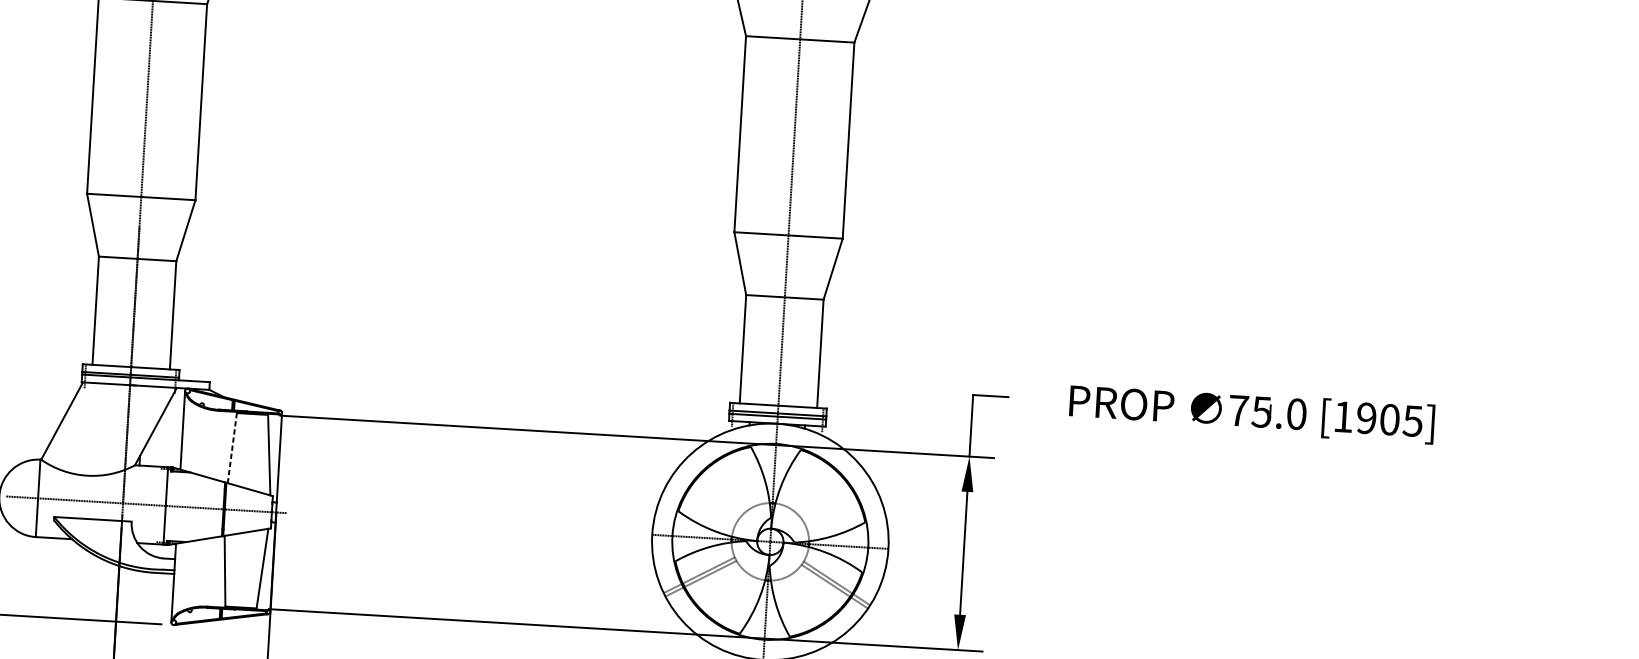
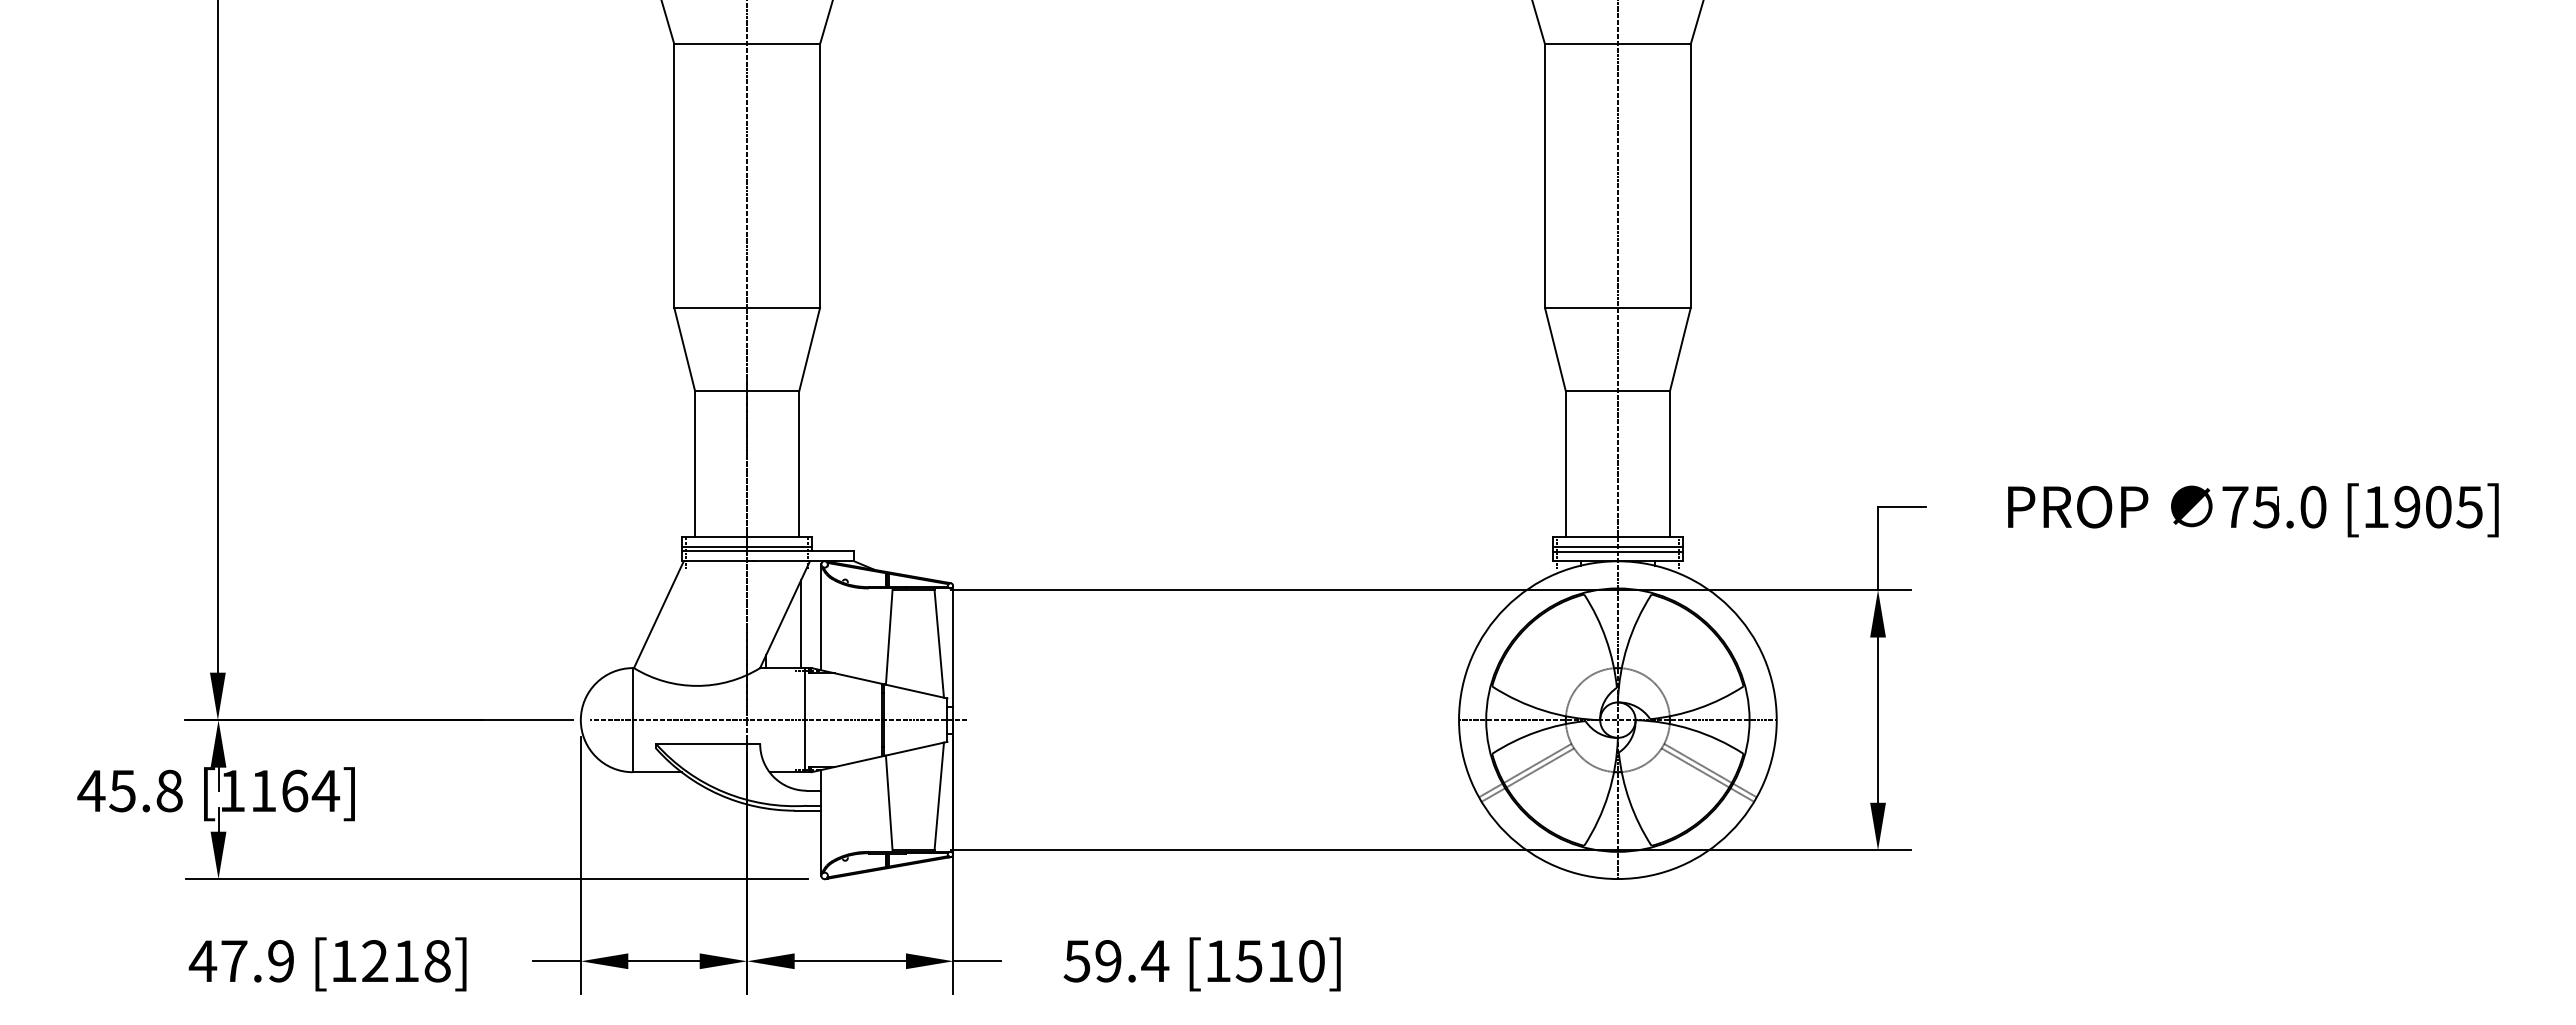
line: (167, 434) -> (801, 624), added
line: (232, 448) -> (889, 637), dashed -> solid

